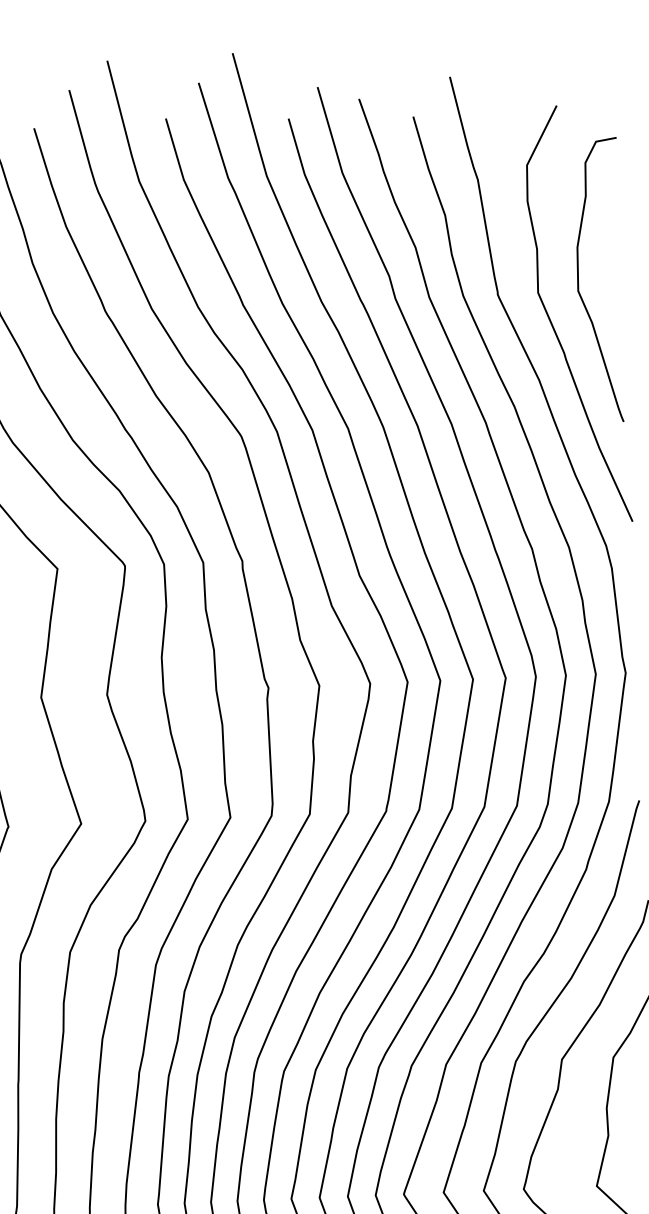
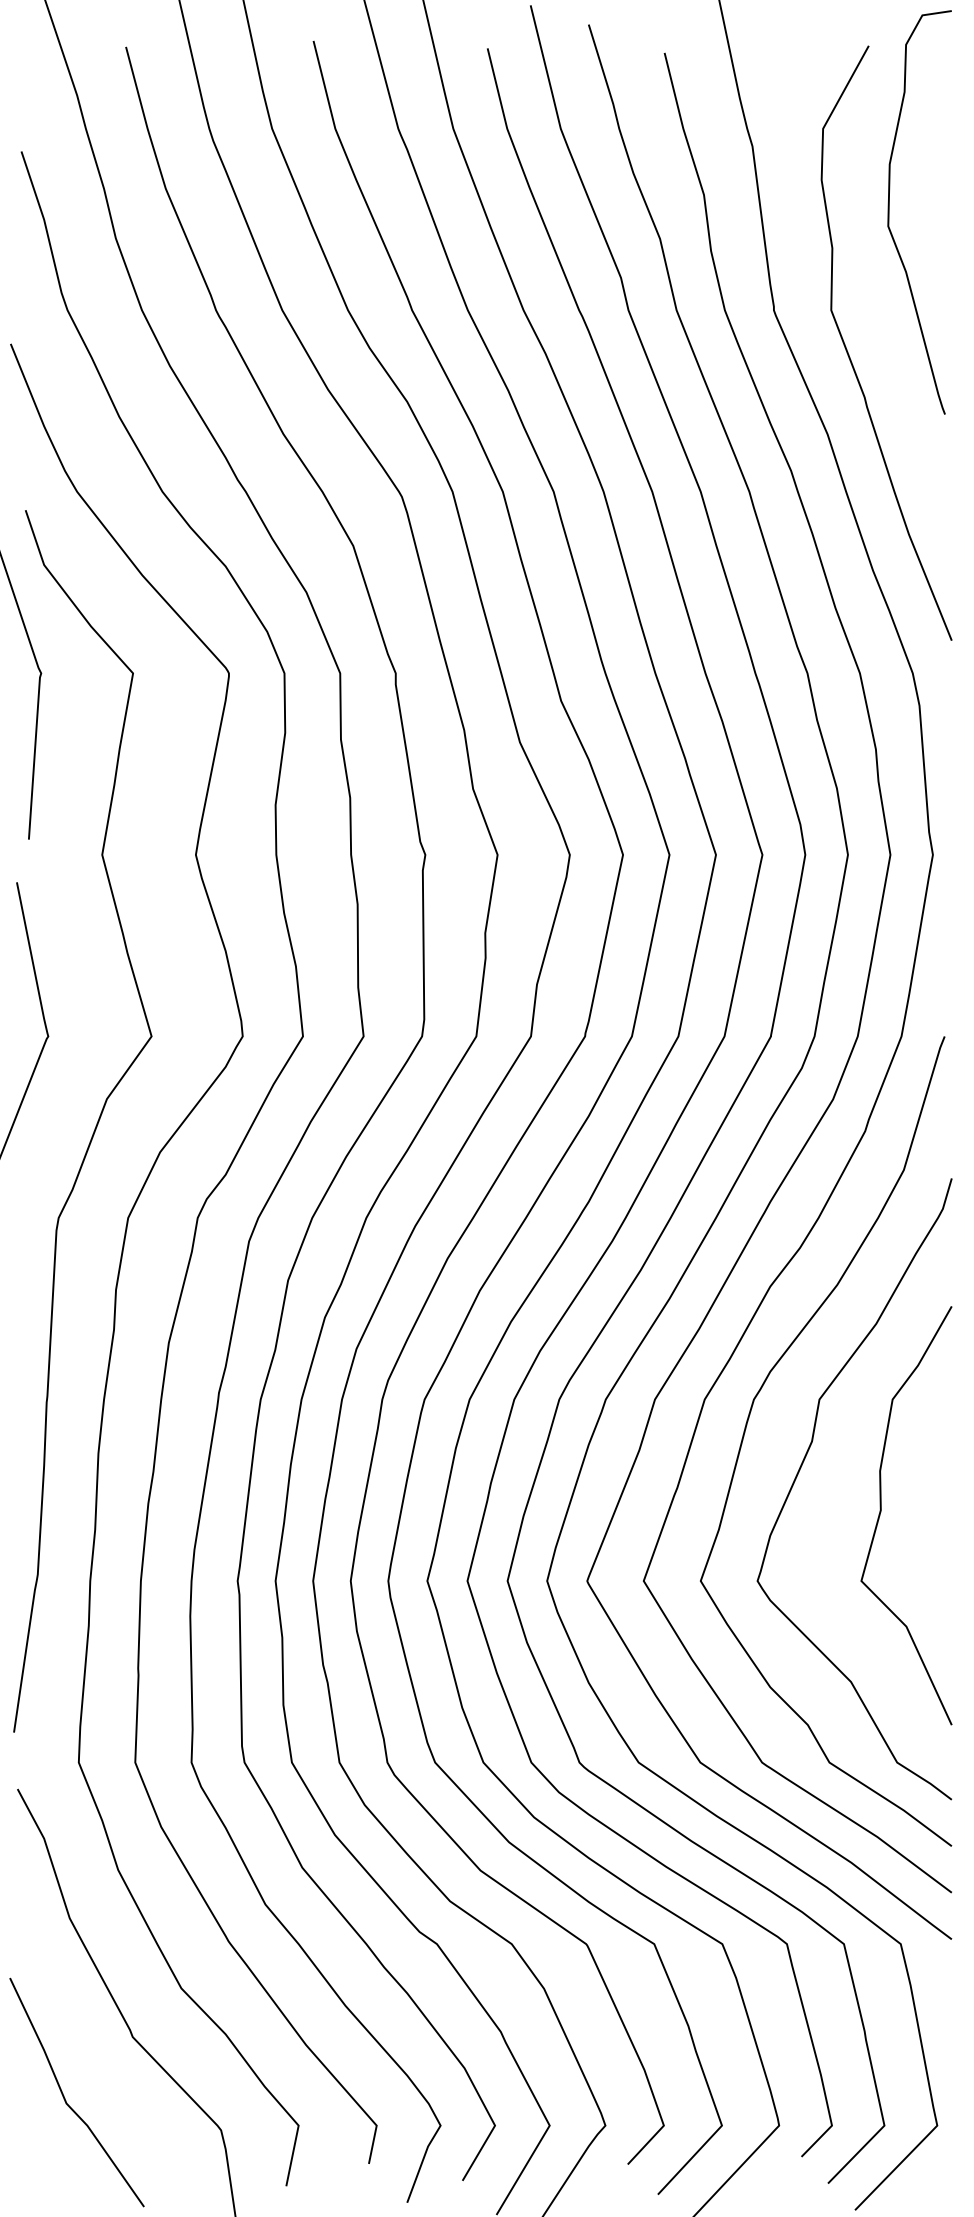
curve: (578, 281) -> (889, 212), moved

